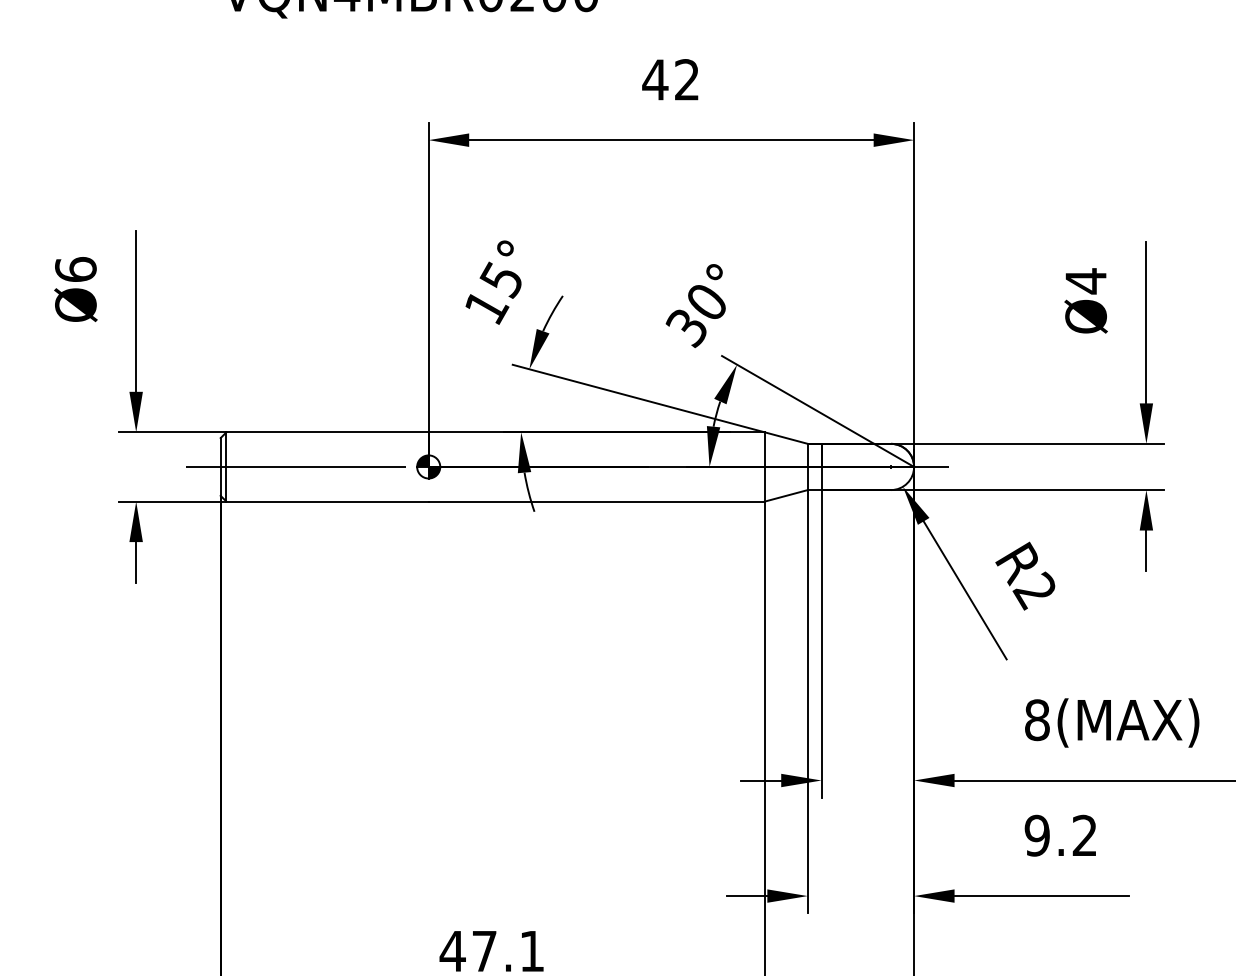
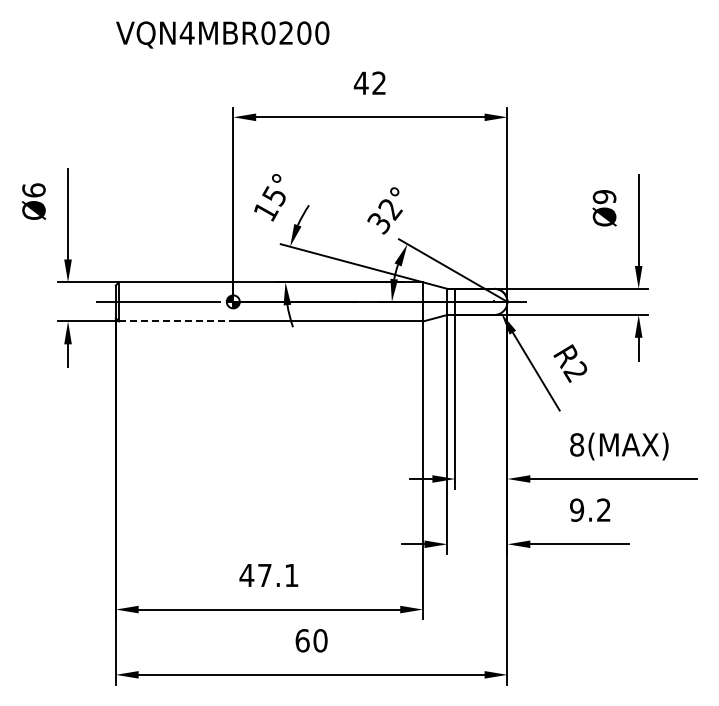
text: (1085, 280) -> (604, 196), Ø4 -> Ø9
text: (707, 303) -> (390, 209), 30° -> 32°
line: (328, 501) -> (176, 321), solid -> dashed

